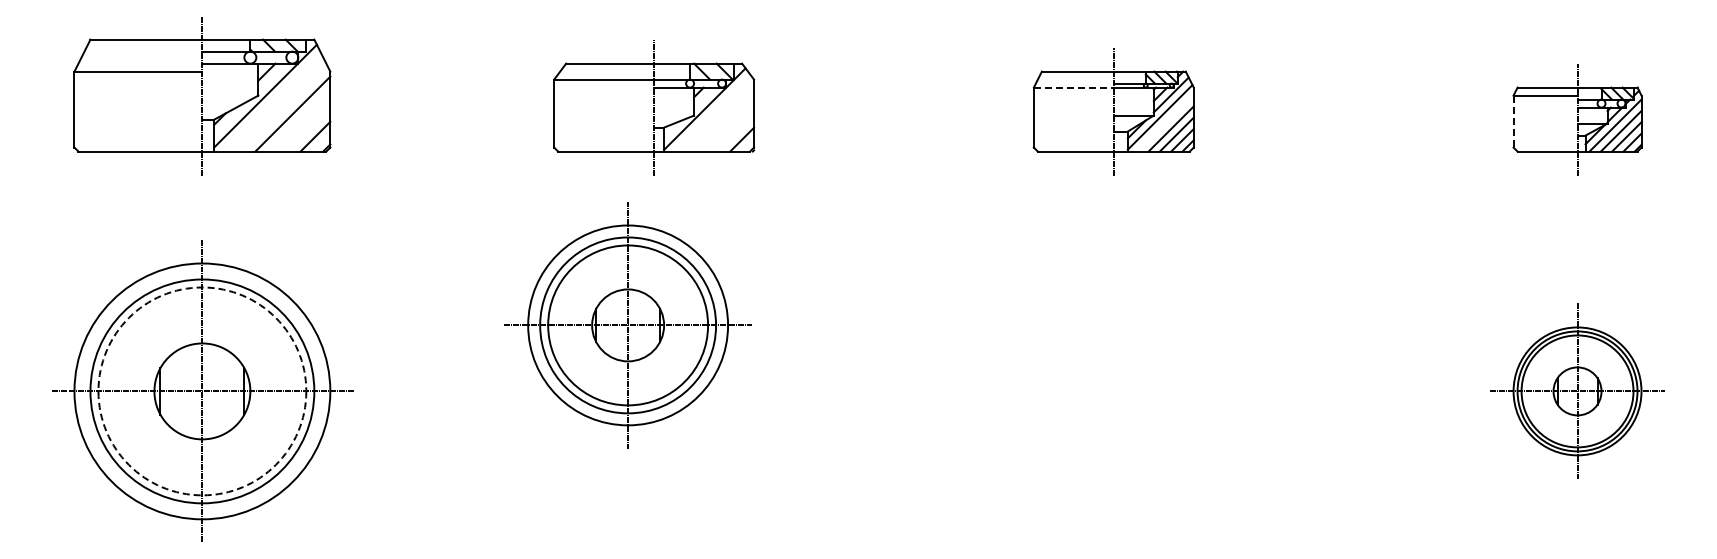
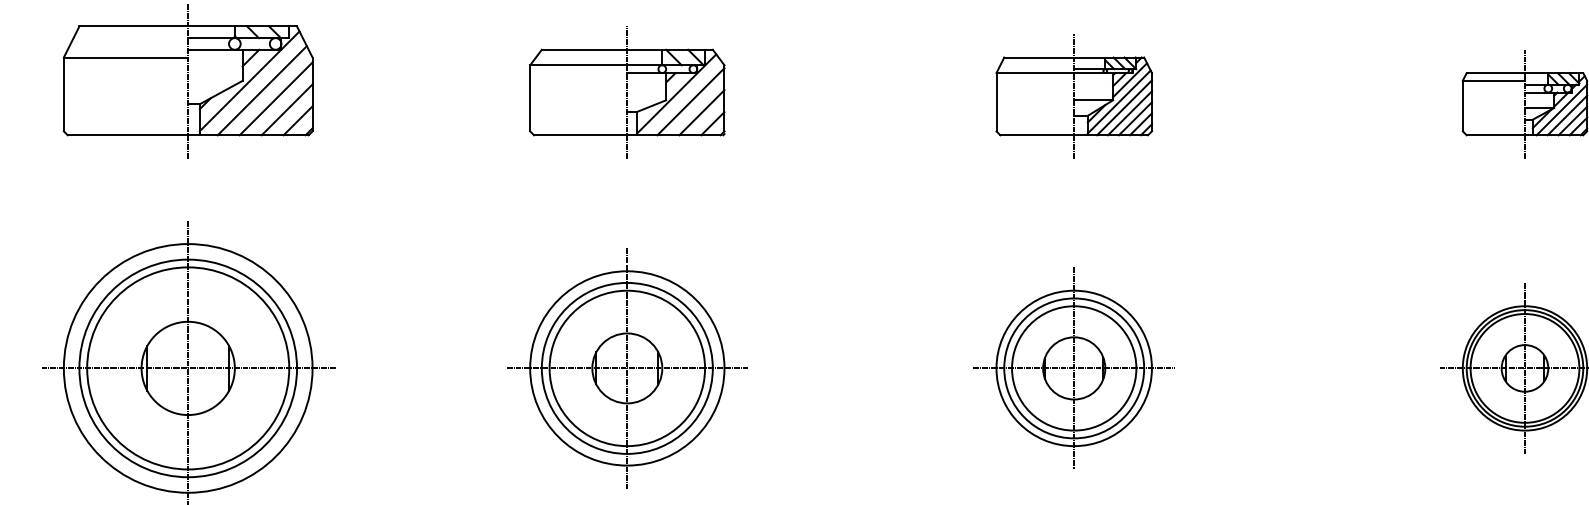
line: (1073, 87) -> (1035, 72), dashed -> solid
line: (278, 105) -> (262, 90), added
line: (719, 116) -> (690, 101), added
line: (1513, 121) -> (1462, 106), dashed -> solid
line: (1165, 123) -> (1124, 107), added
line: (304, 125) -> (287, 109), added
line: (730, 128) -> (701, 112), added
part: (627, 325) -> (626, 368), moved
part: (1113, 390) -> (1073, 367), added
circle: (202, 391) -> (188, 368), dashed -> solid

